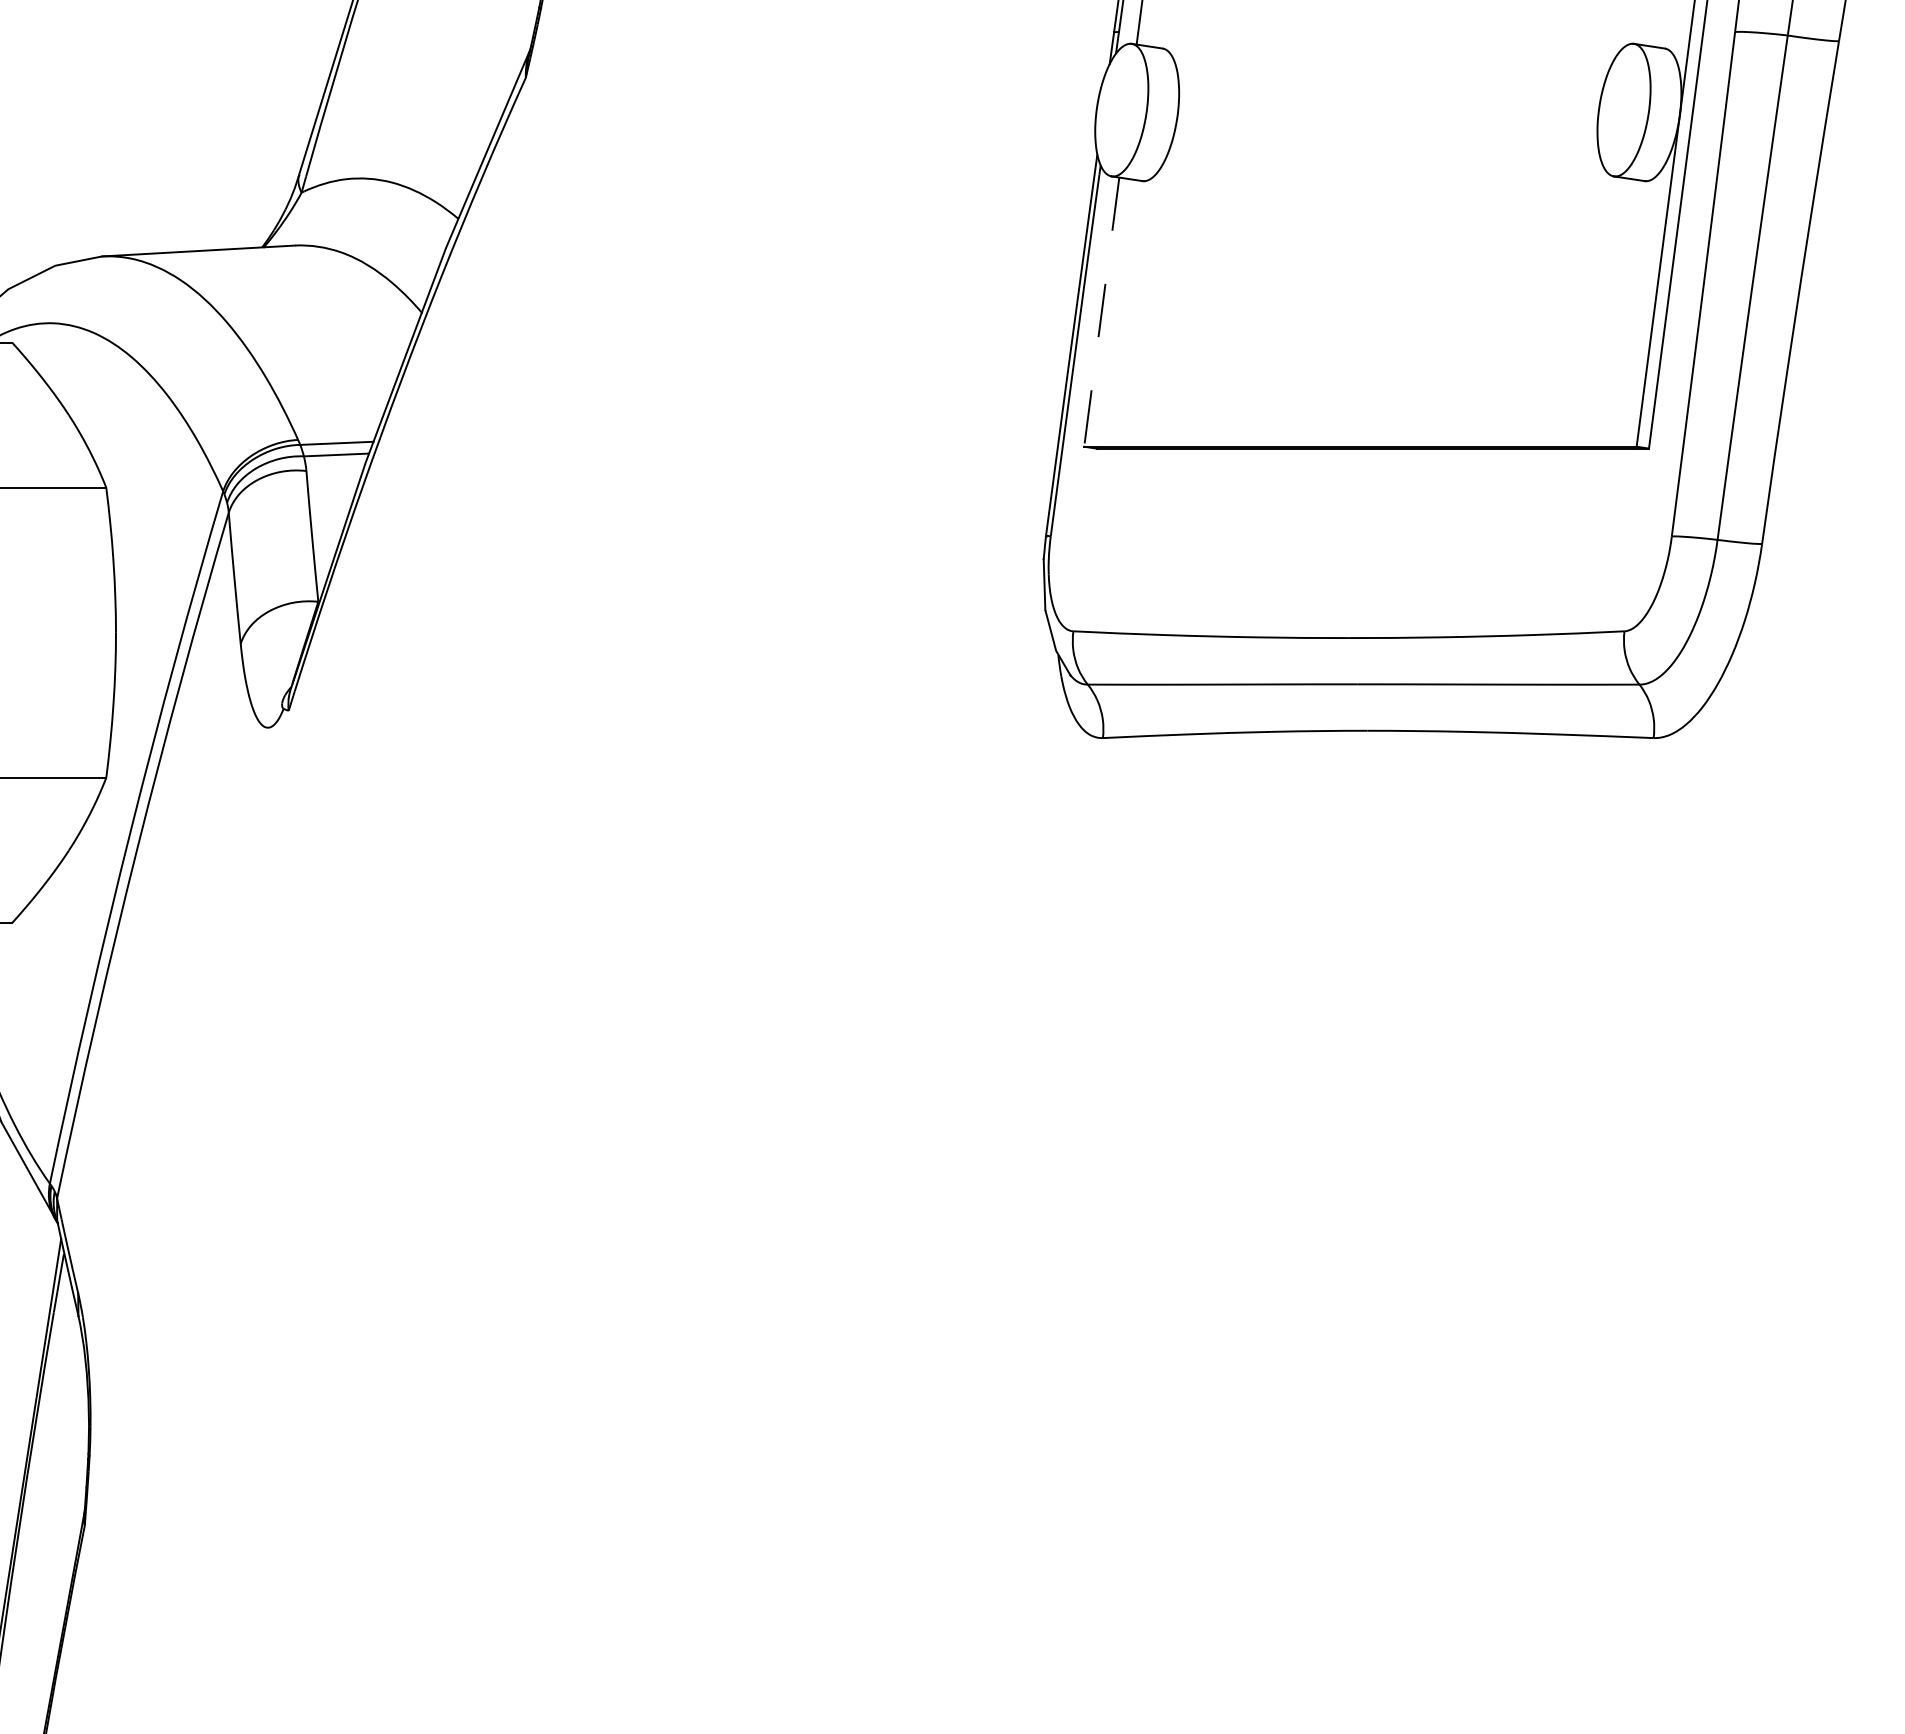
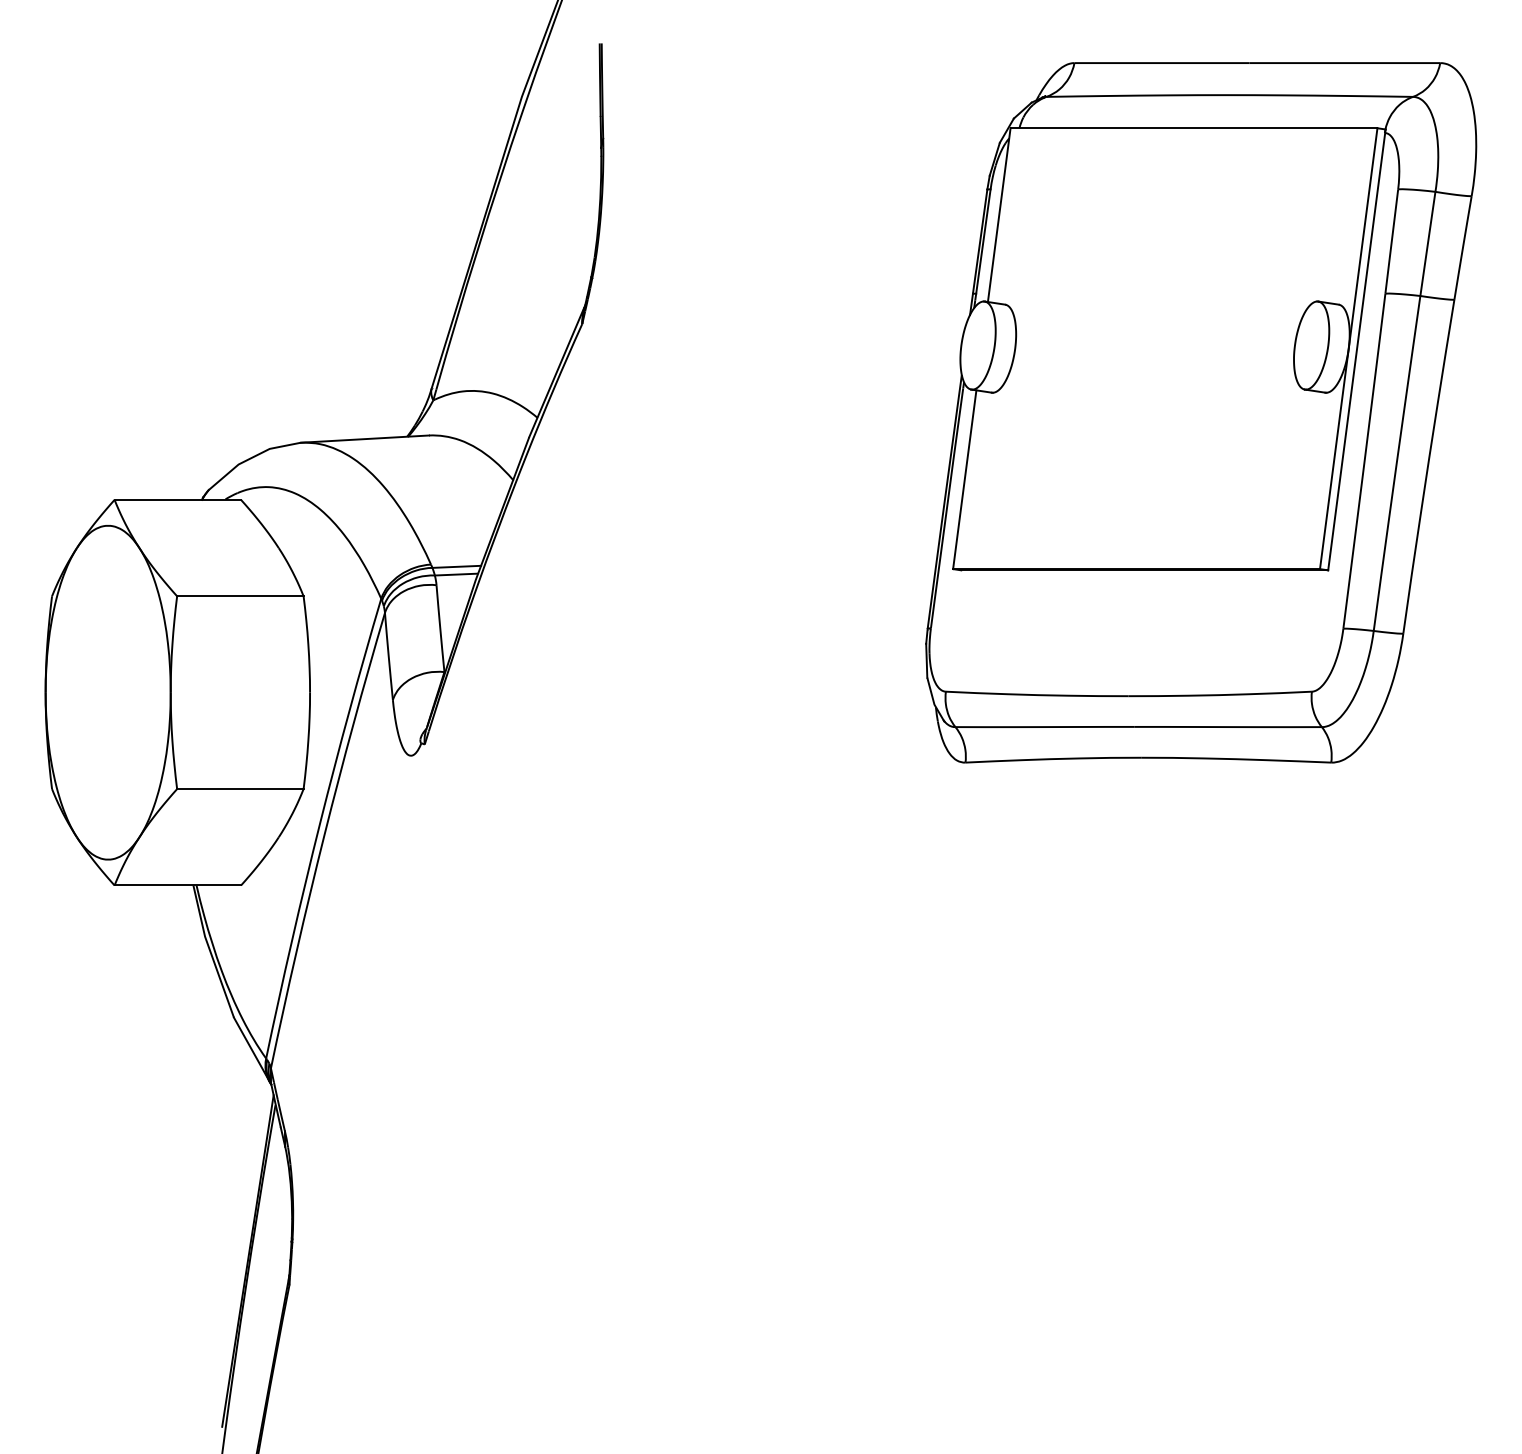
line: (1101, 313) -> (964, 480), dashed -> solid

